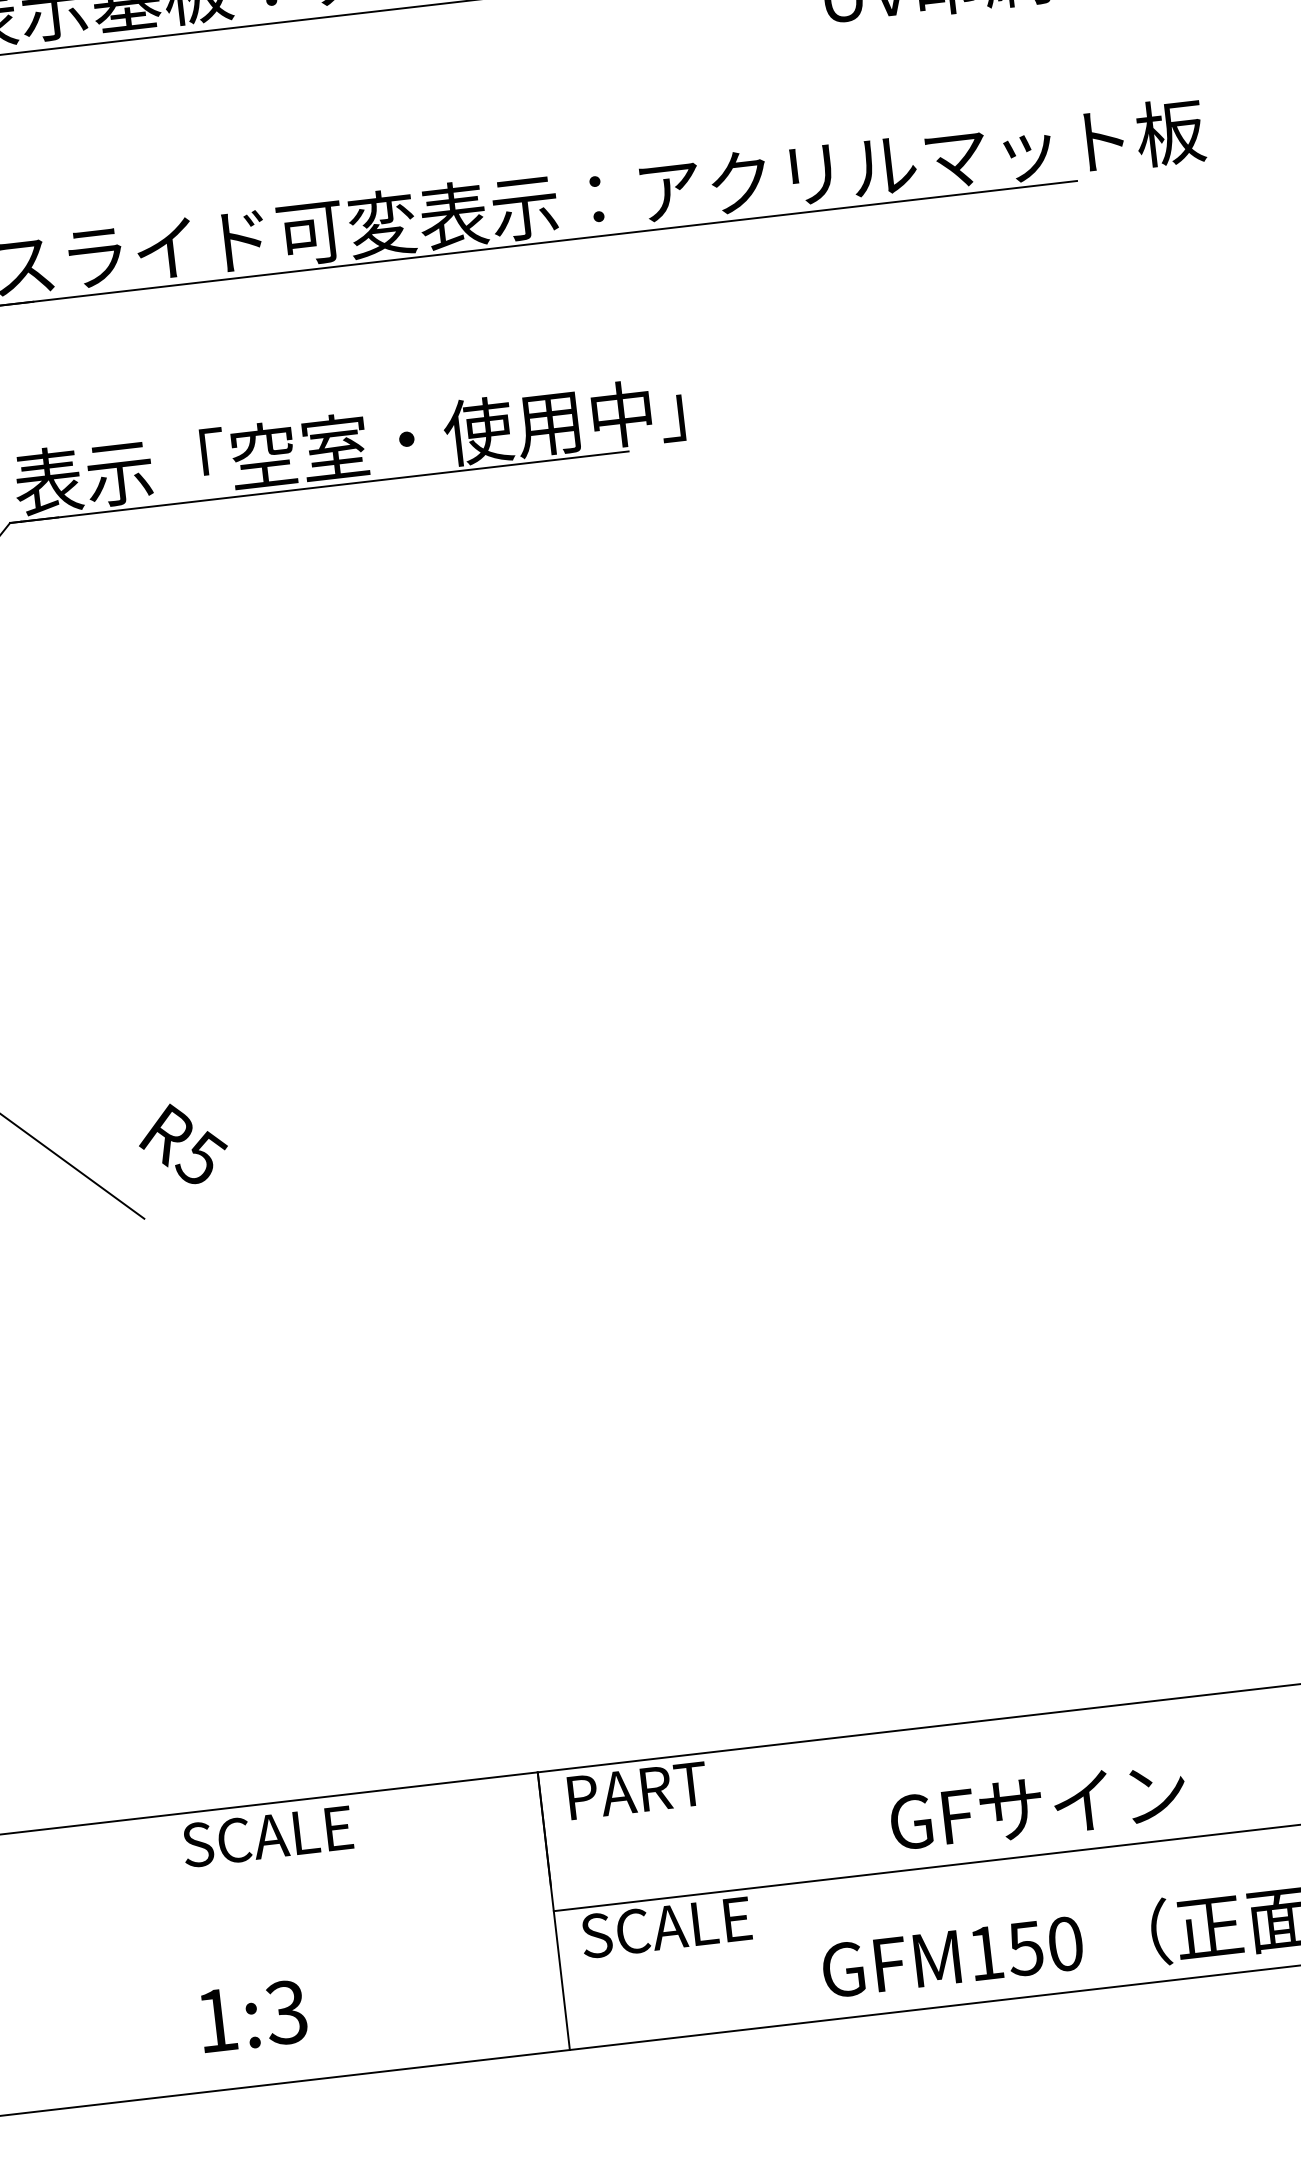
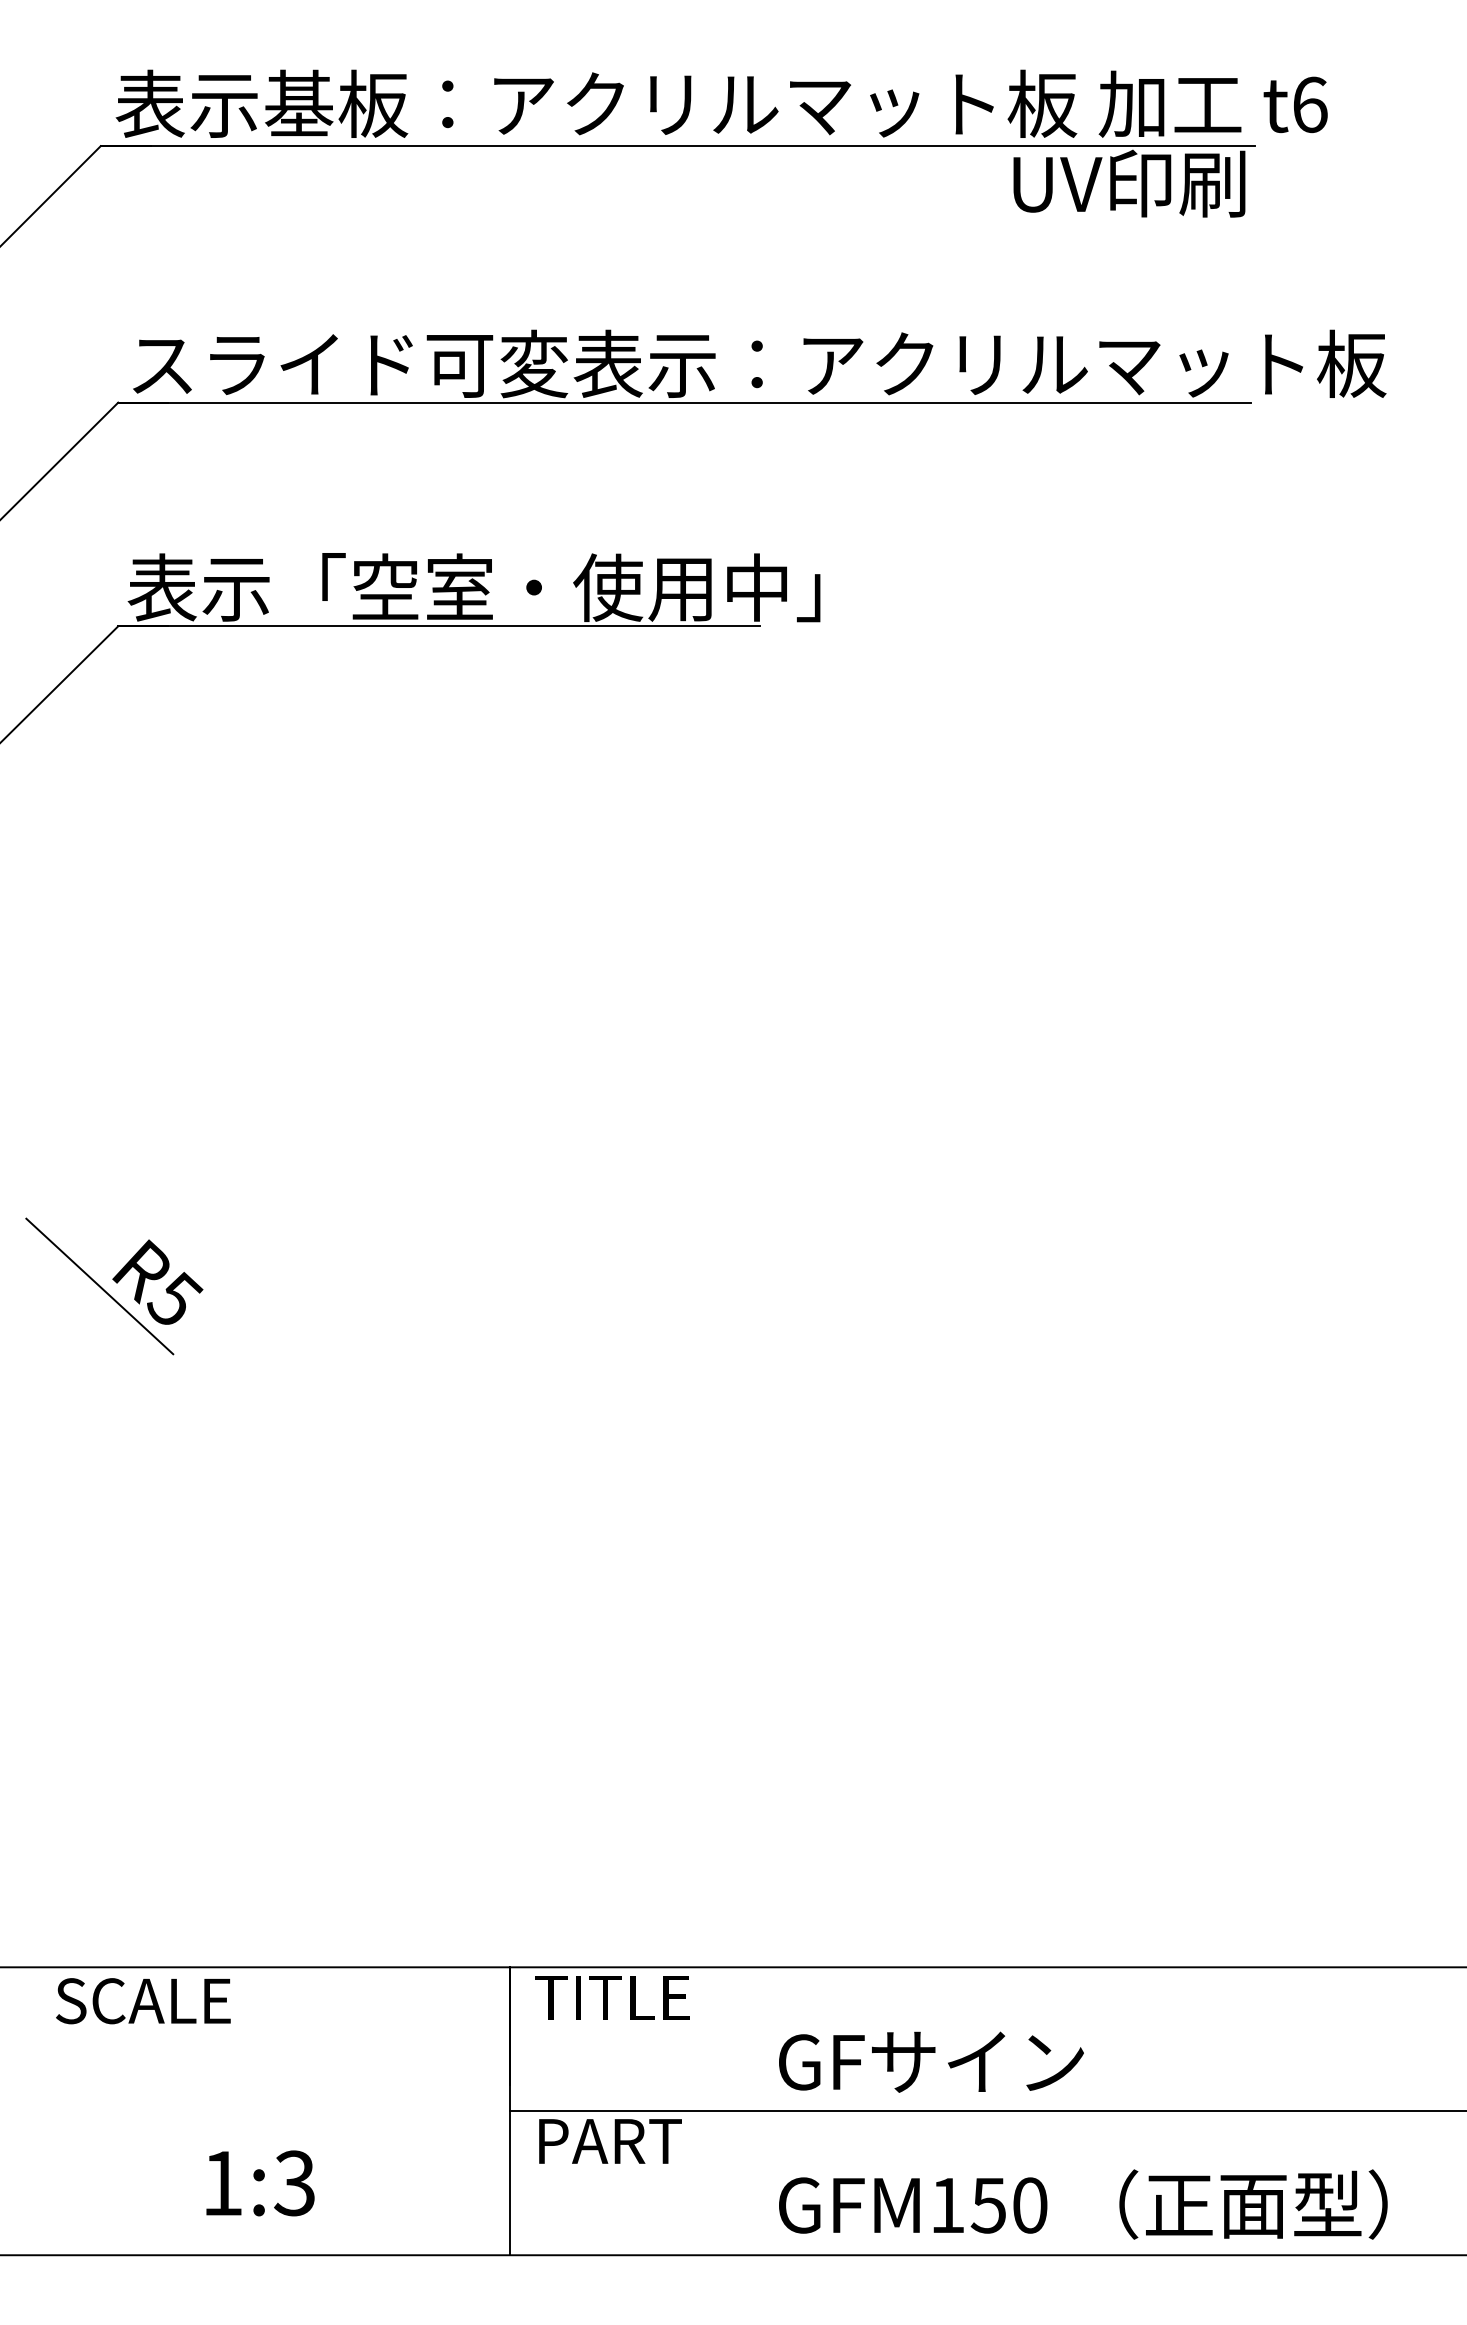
text: (182, 1143) -> (157, 1281), moved
text: (639, 1790) -> (612, 1997), PART -> TITLE
text: (1038, 1806) -> (931, 2061), moved
text: (267, 1836) -> (143, 2001), moved
text: (666, 1927) -> (623, 2141), SCALE -> PART
text: (253, 2016) -> (260, 2183), moved

